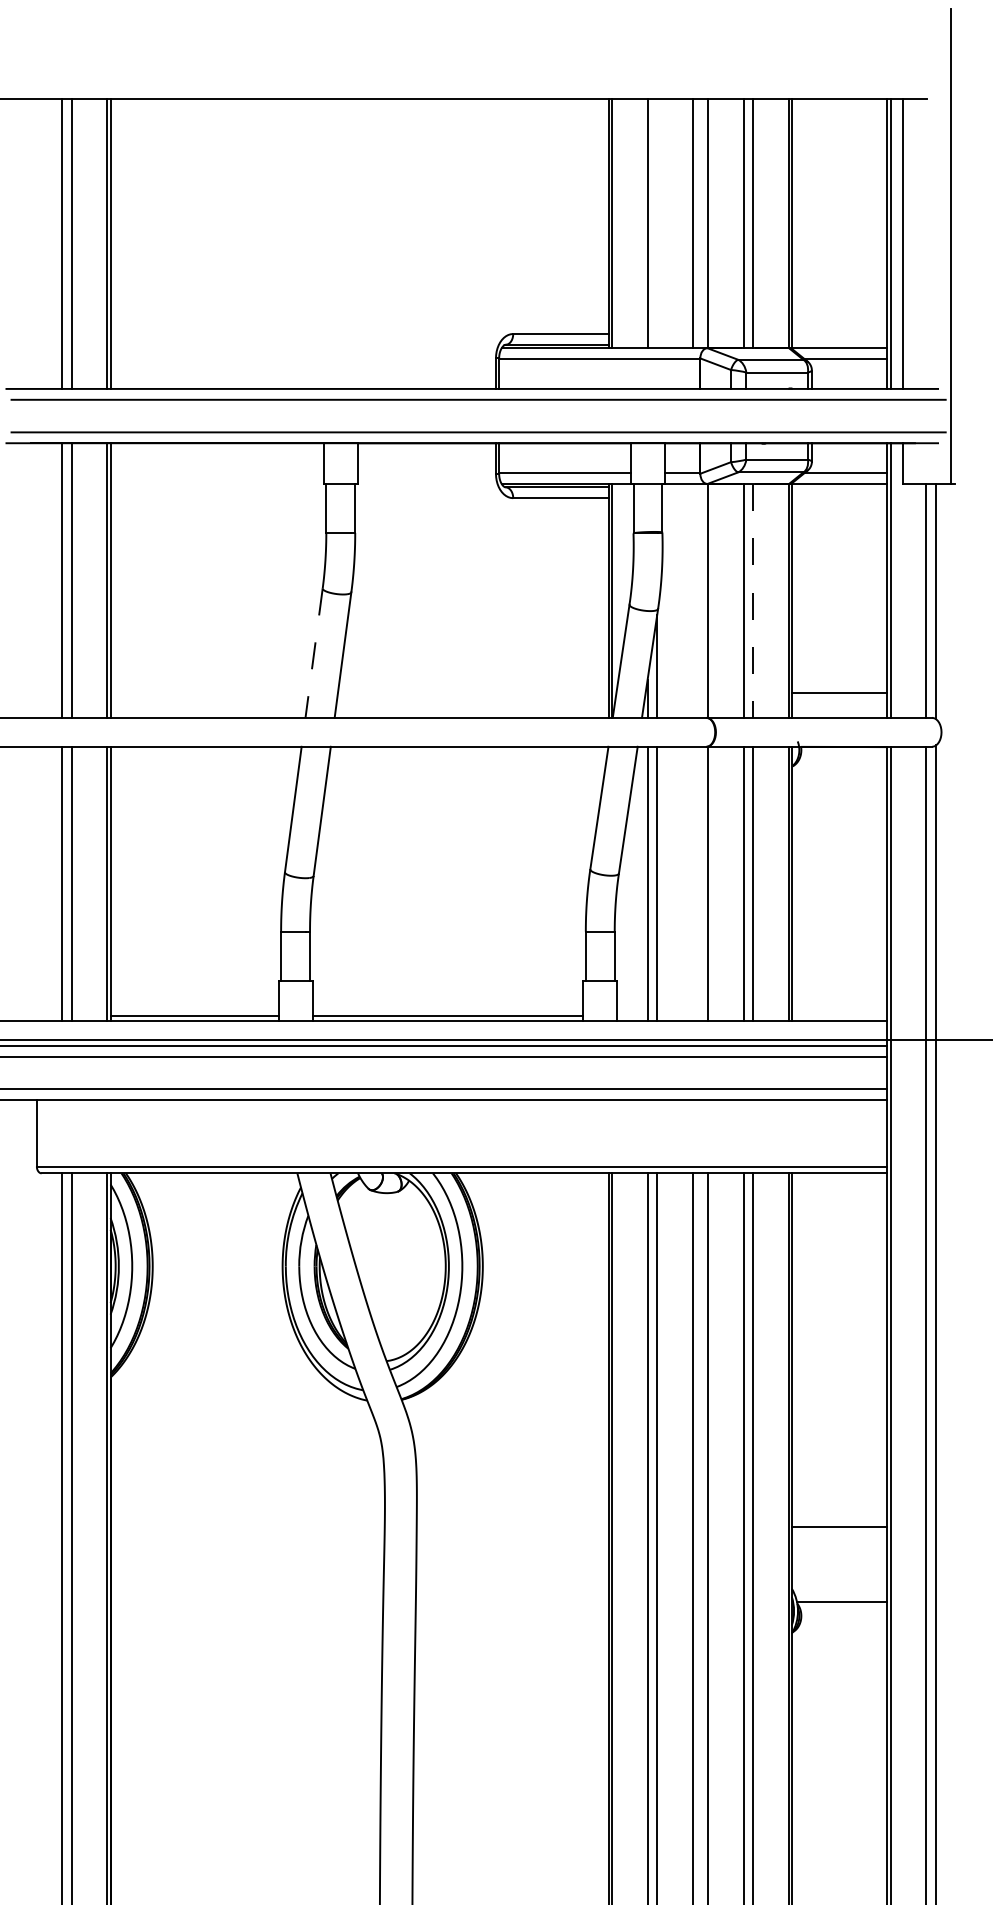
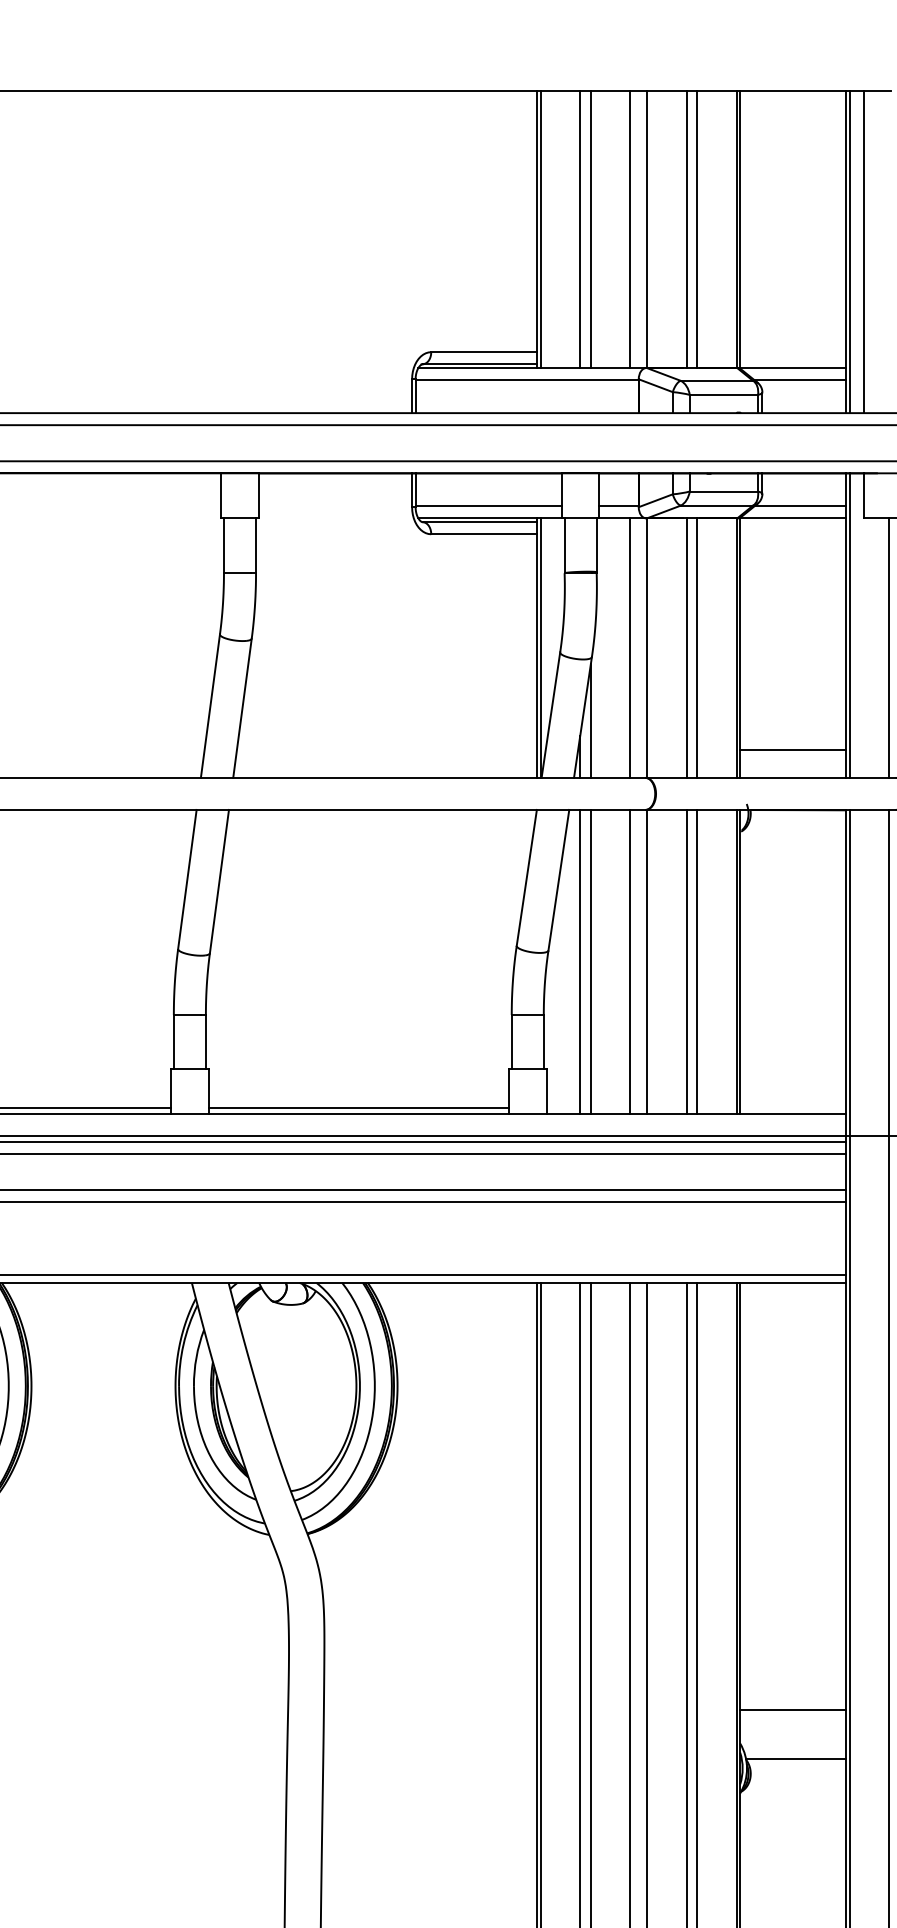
line: (657, 223) -> (591, 229), added
line: (692, 600) -> (630, 647), added
line: (753, 600) -> (697, 647), dashed -> solid
line: (314, 653) -> (210, 706), dashed -> solid
line: (692, 883) -> (630, 961), added
line: (839, 1526) -> (793, 1710), moved

